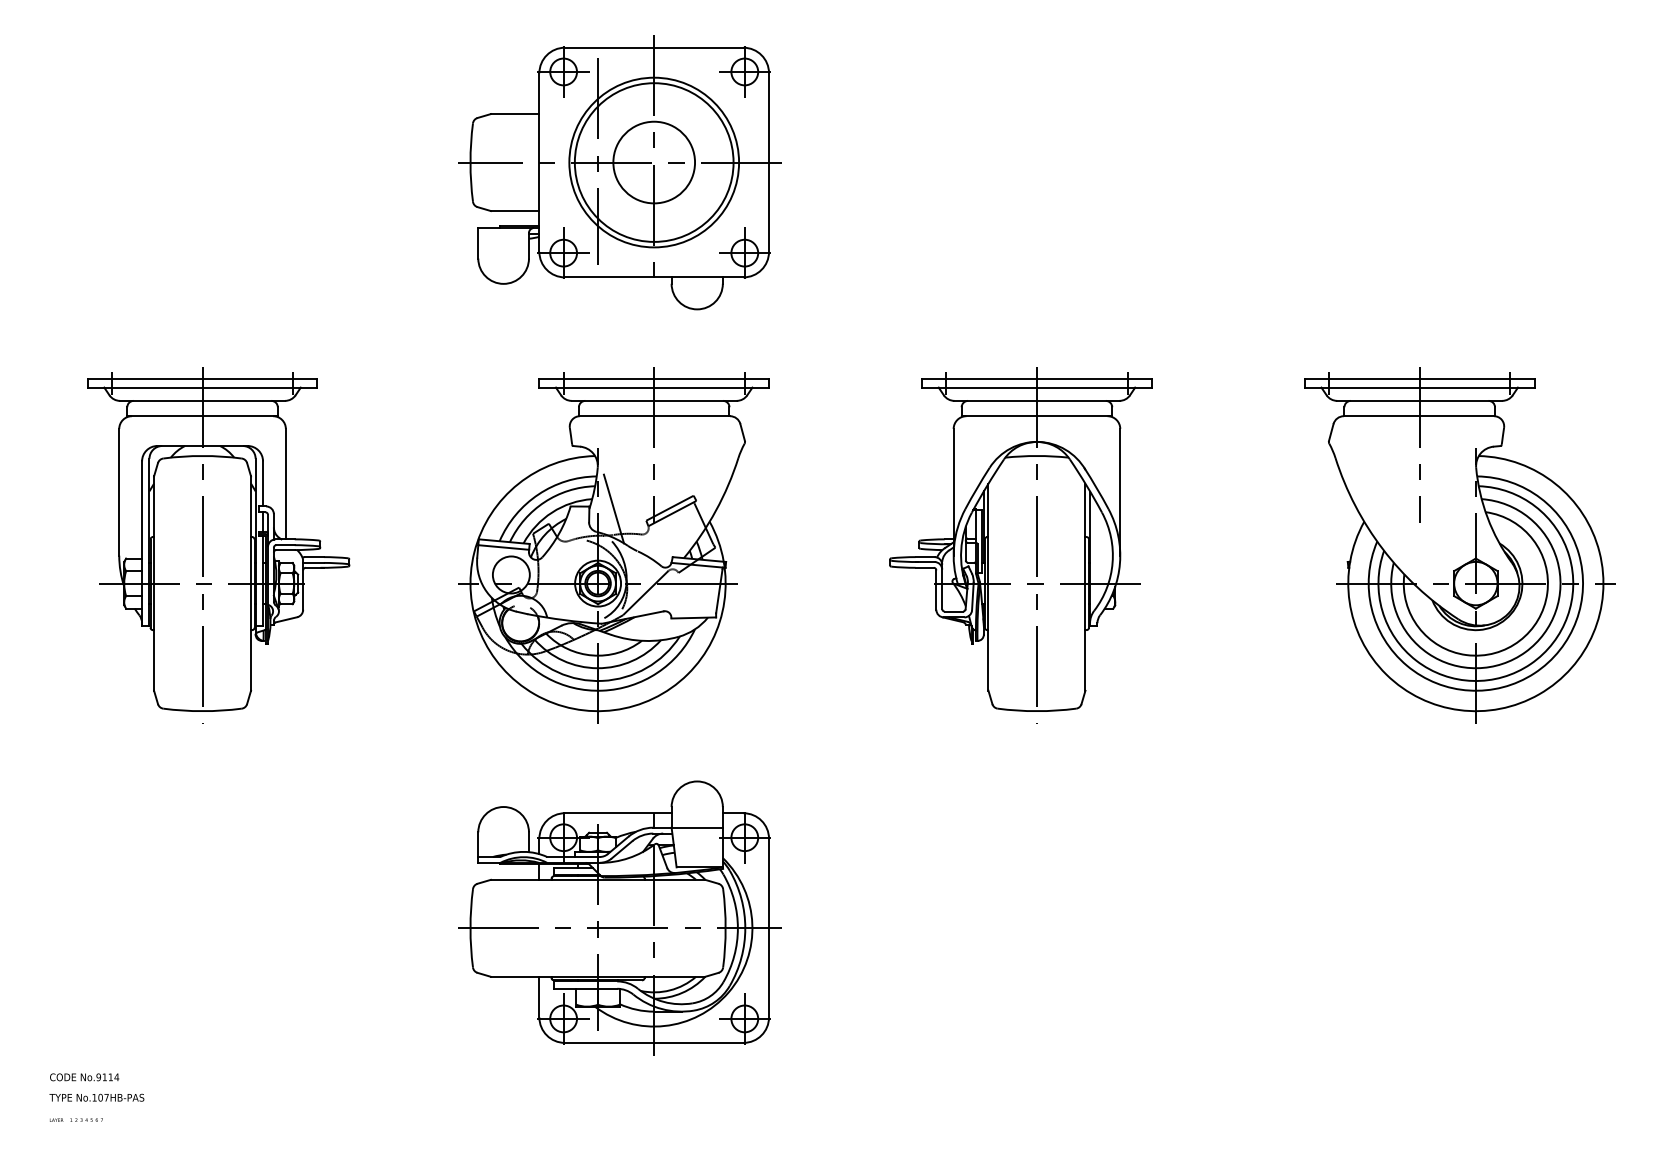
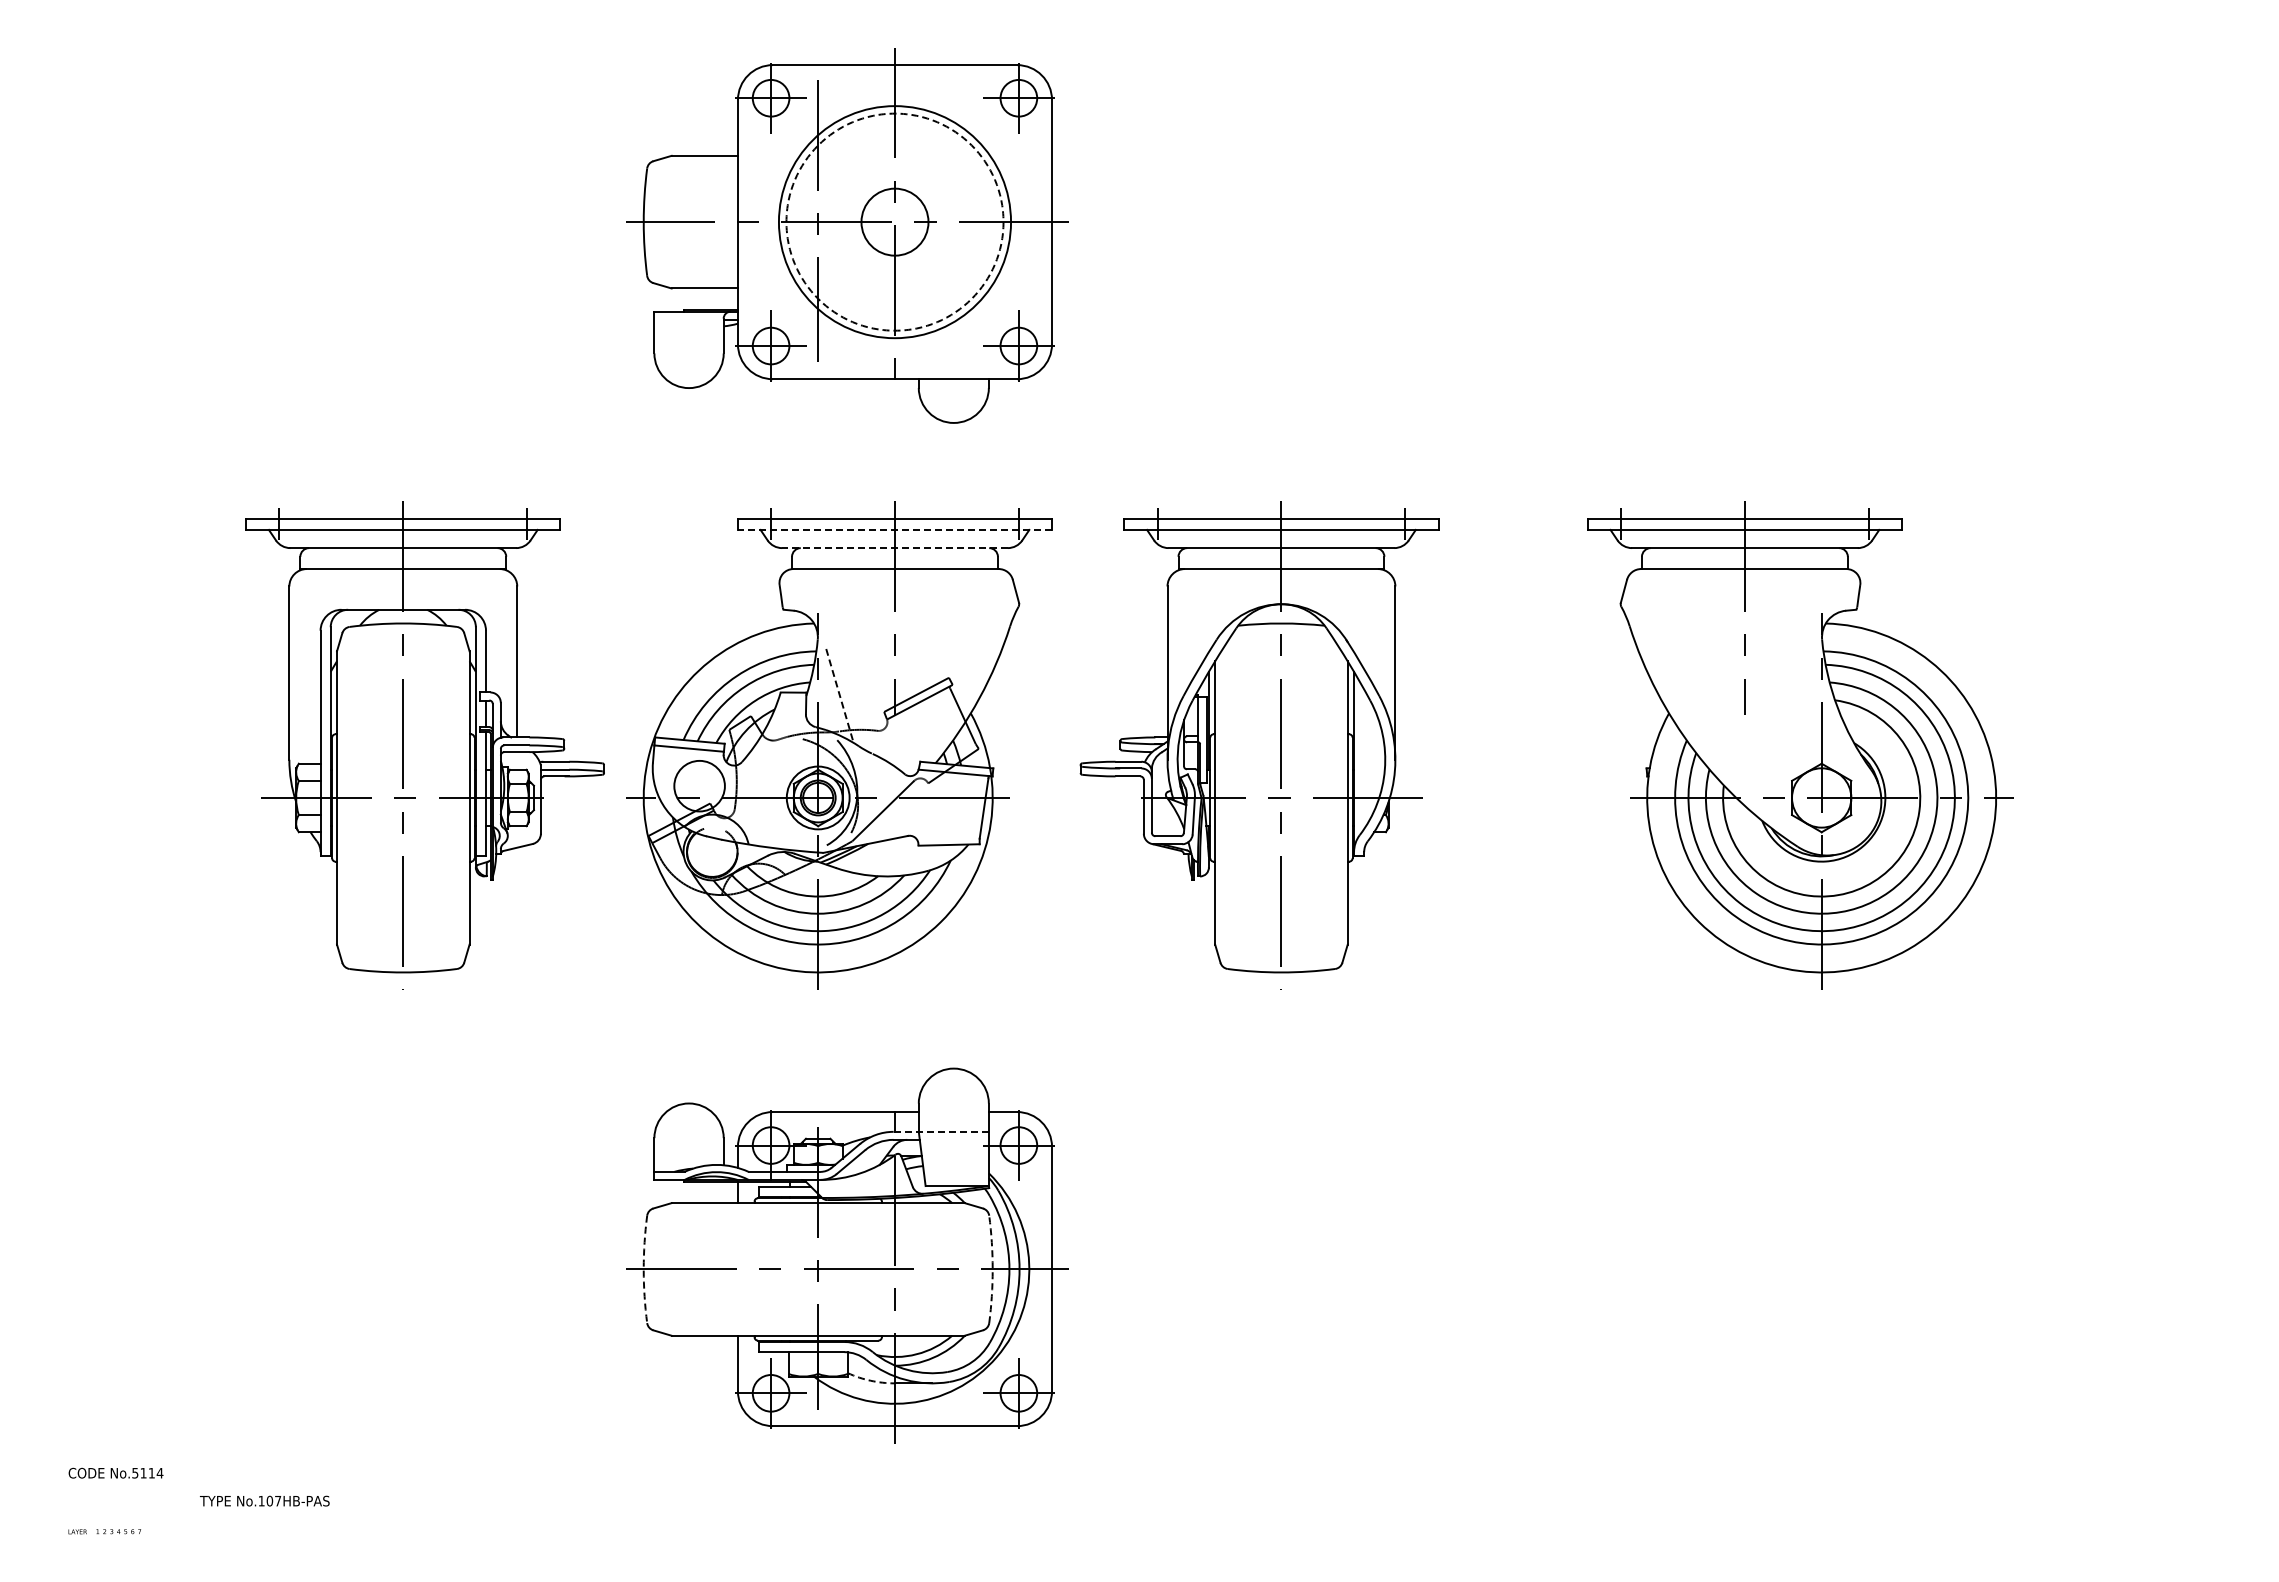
circle: (653, 162) -> (894, 221), solid -> dashed
circle: (653, 162) -> (894, 222), size x0.6
line: (653, 387) -> (894, 529), solid -> dashed
line: (653, 401) -> (894, 548), solid -> dashed
line: (613, 508) -> (839, 695), solid -> dashed
part: (218, 545) -> (424, 745), moved
part: (1020, 545) -> (1259, 745), moved
part: (1460, 545) -> (1800, 745), moved
line: (688, 827) -> (941, 1131), solid -> dashed
arc: (470, 928) -> (643, 1269), solid -> dashed
arc: (725, 928) -> (992, 1269), solid -> dashed
arc: (636, 1009) -> (870, 1380), solid -> dashed
text: (98, 1076) -> (135, 1472), No.9114 -> No.5114
text: (96, 1097) -> (264, 1500), moved

